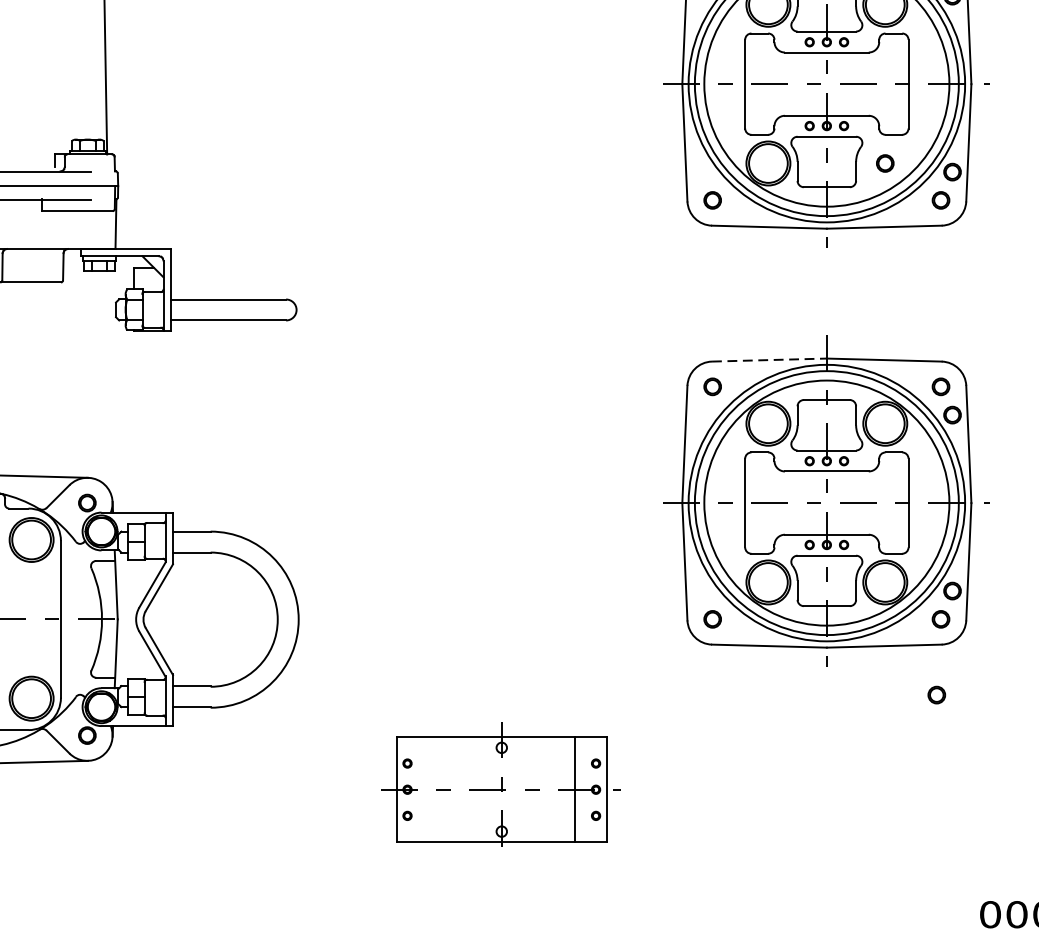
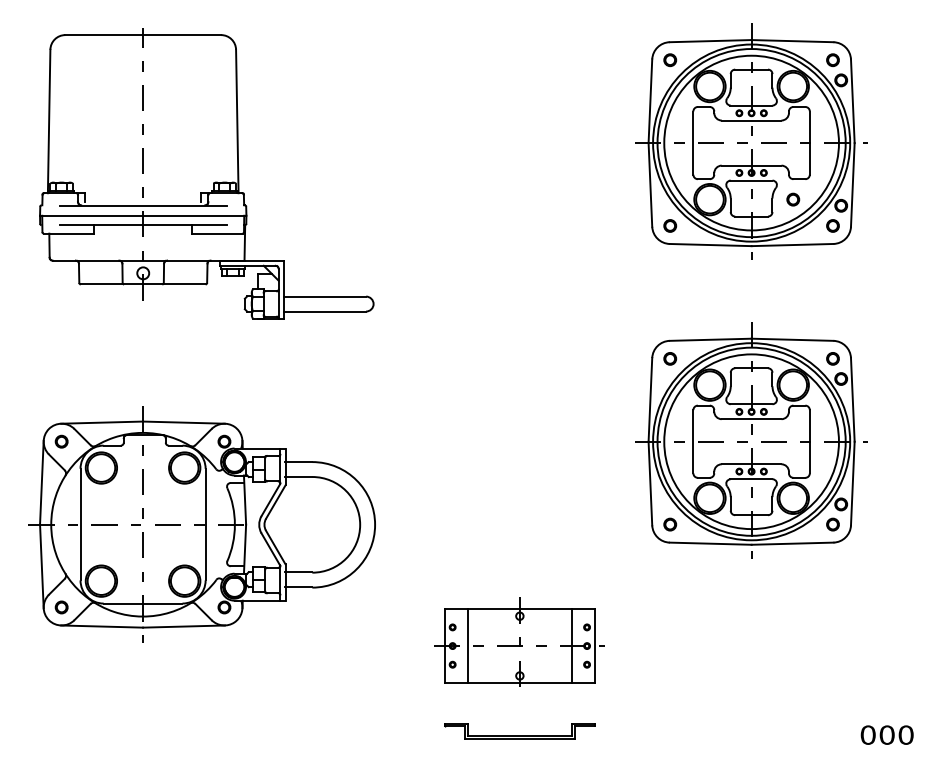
line: (769, 359) -> (710, 339), dashed -> solid
part: (936, 694) -> (829, 578), removed
line: (428, 788) -> (467, 645), added
part: (501, 909) -> (519, 731), added

